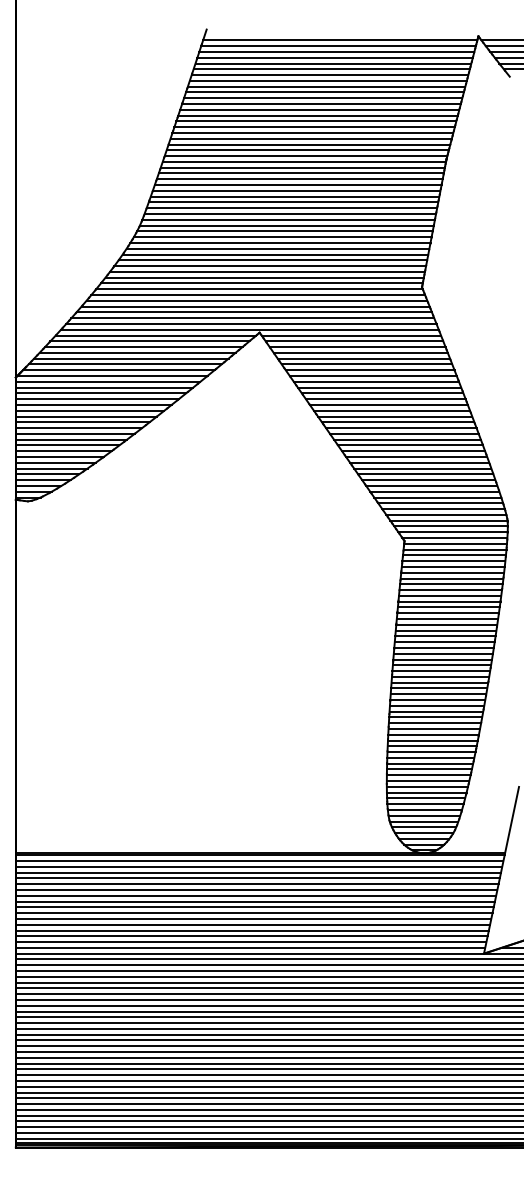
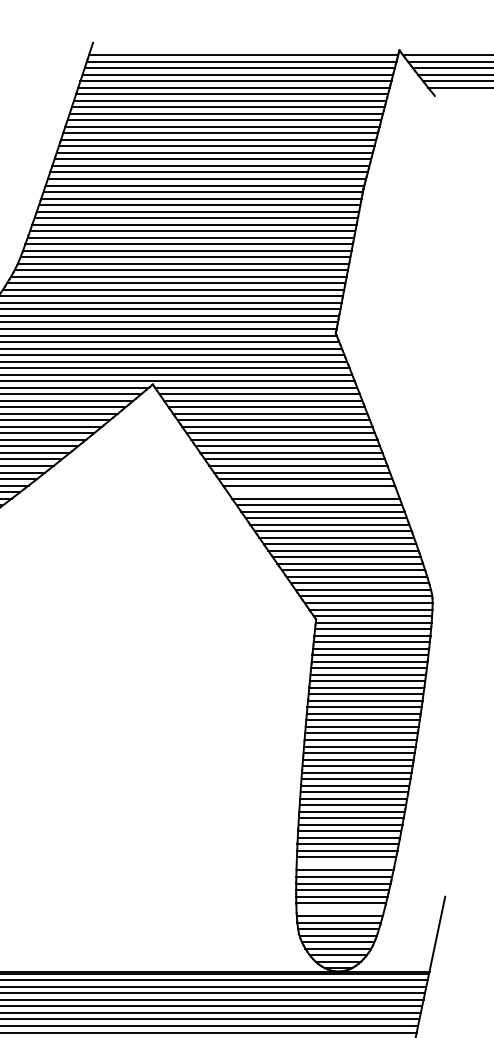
line: (400, 428) -> (311, 492), removed
line: (430, 757) -> (345, 863), removed
line: (426, 798) -> (340, 909), removed

